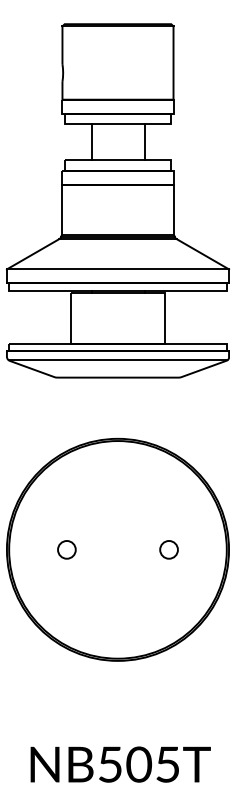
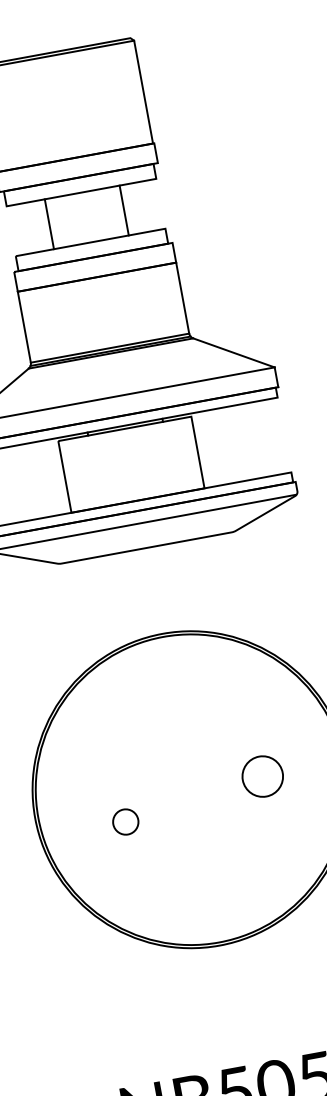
circle: (66, 549) -> (125, 821), moved
circle: (168, 549) -> (261, 776), size x1.6

